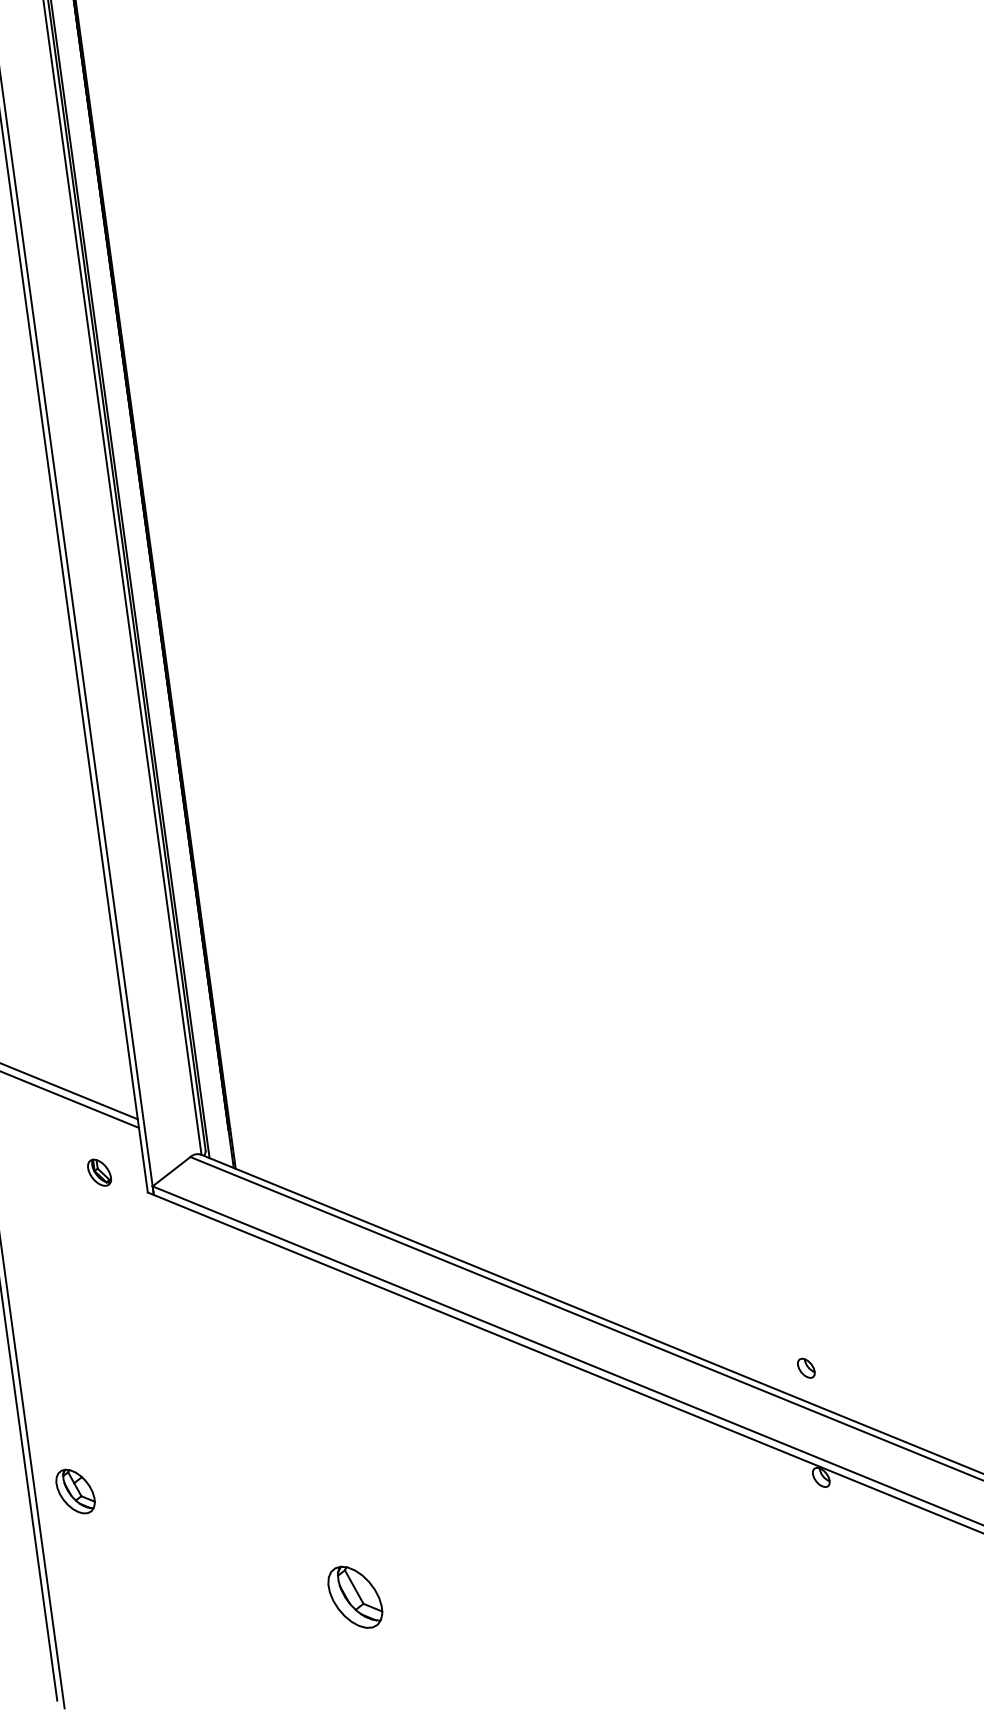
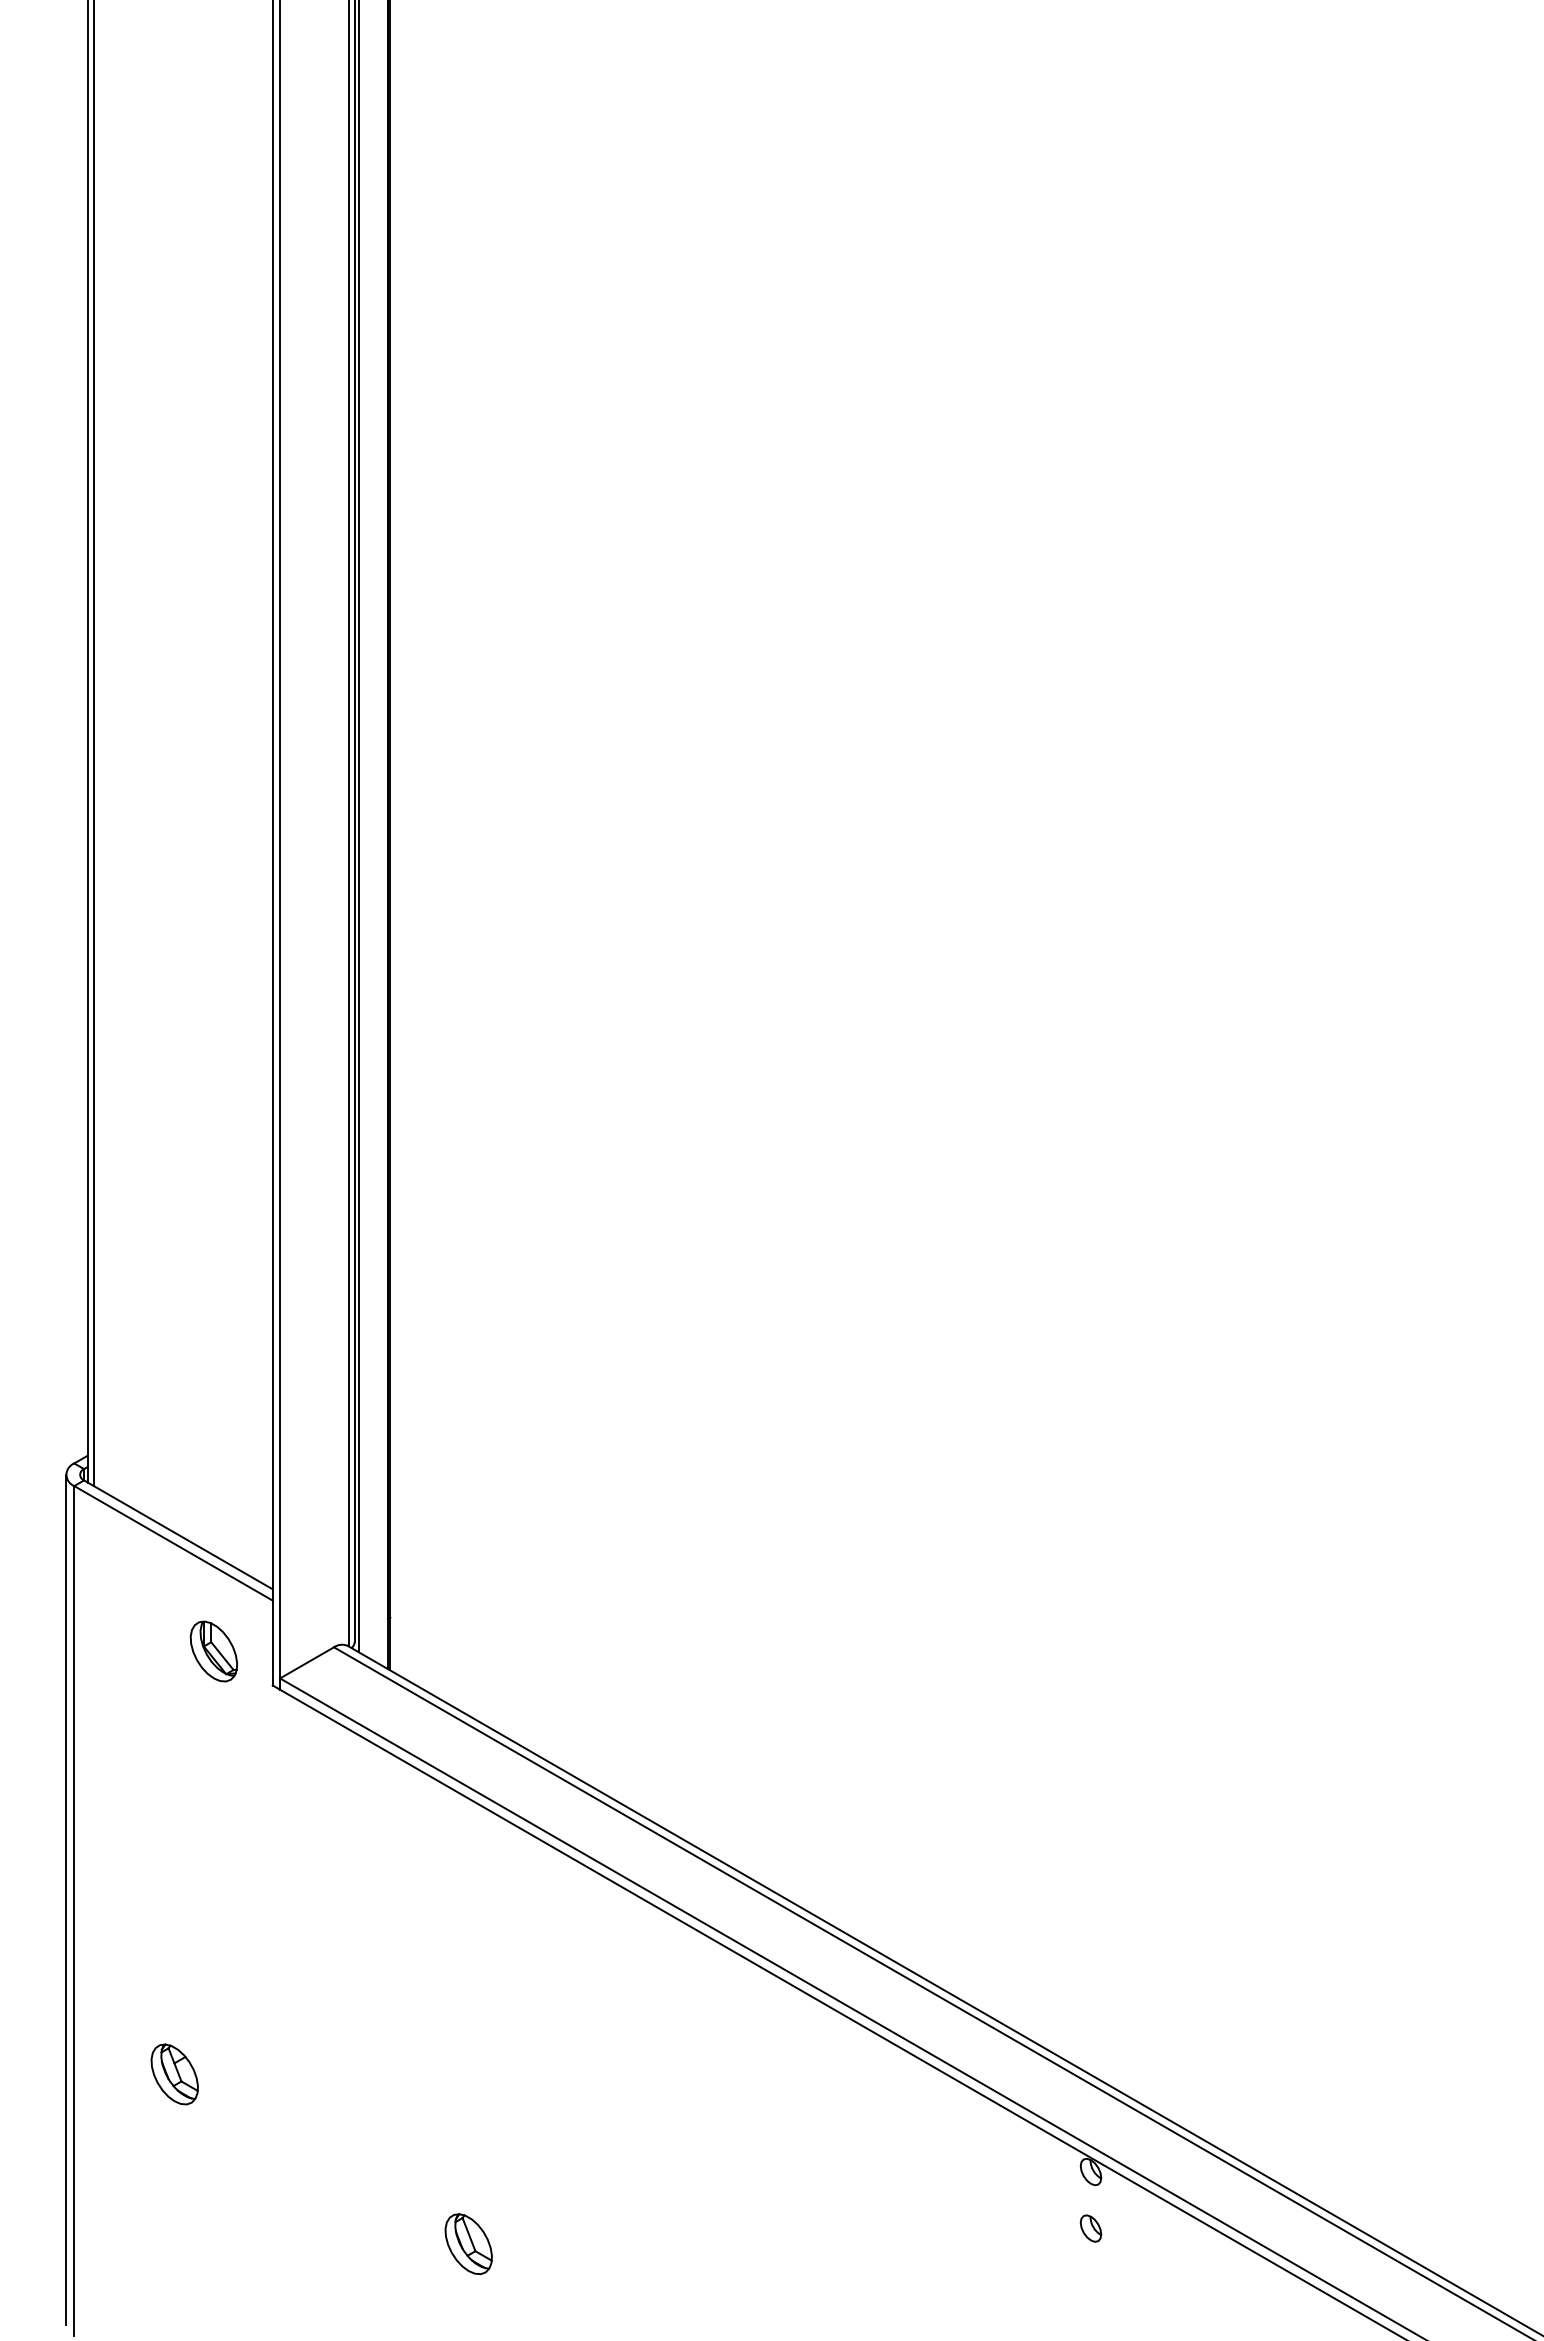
part: (99, 1172) -> (213, 1651), size x1.67
part: (805, 1368) -> (1090, 2228), moved
part: (75, 1491) -> (174, 2074), moved
part: (354, 1596) -> (468, 2243), size x0.71

